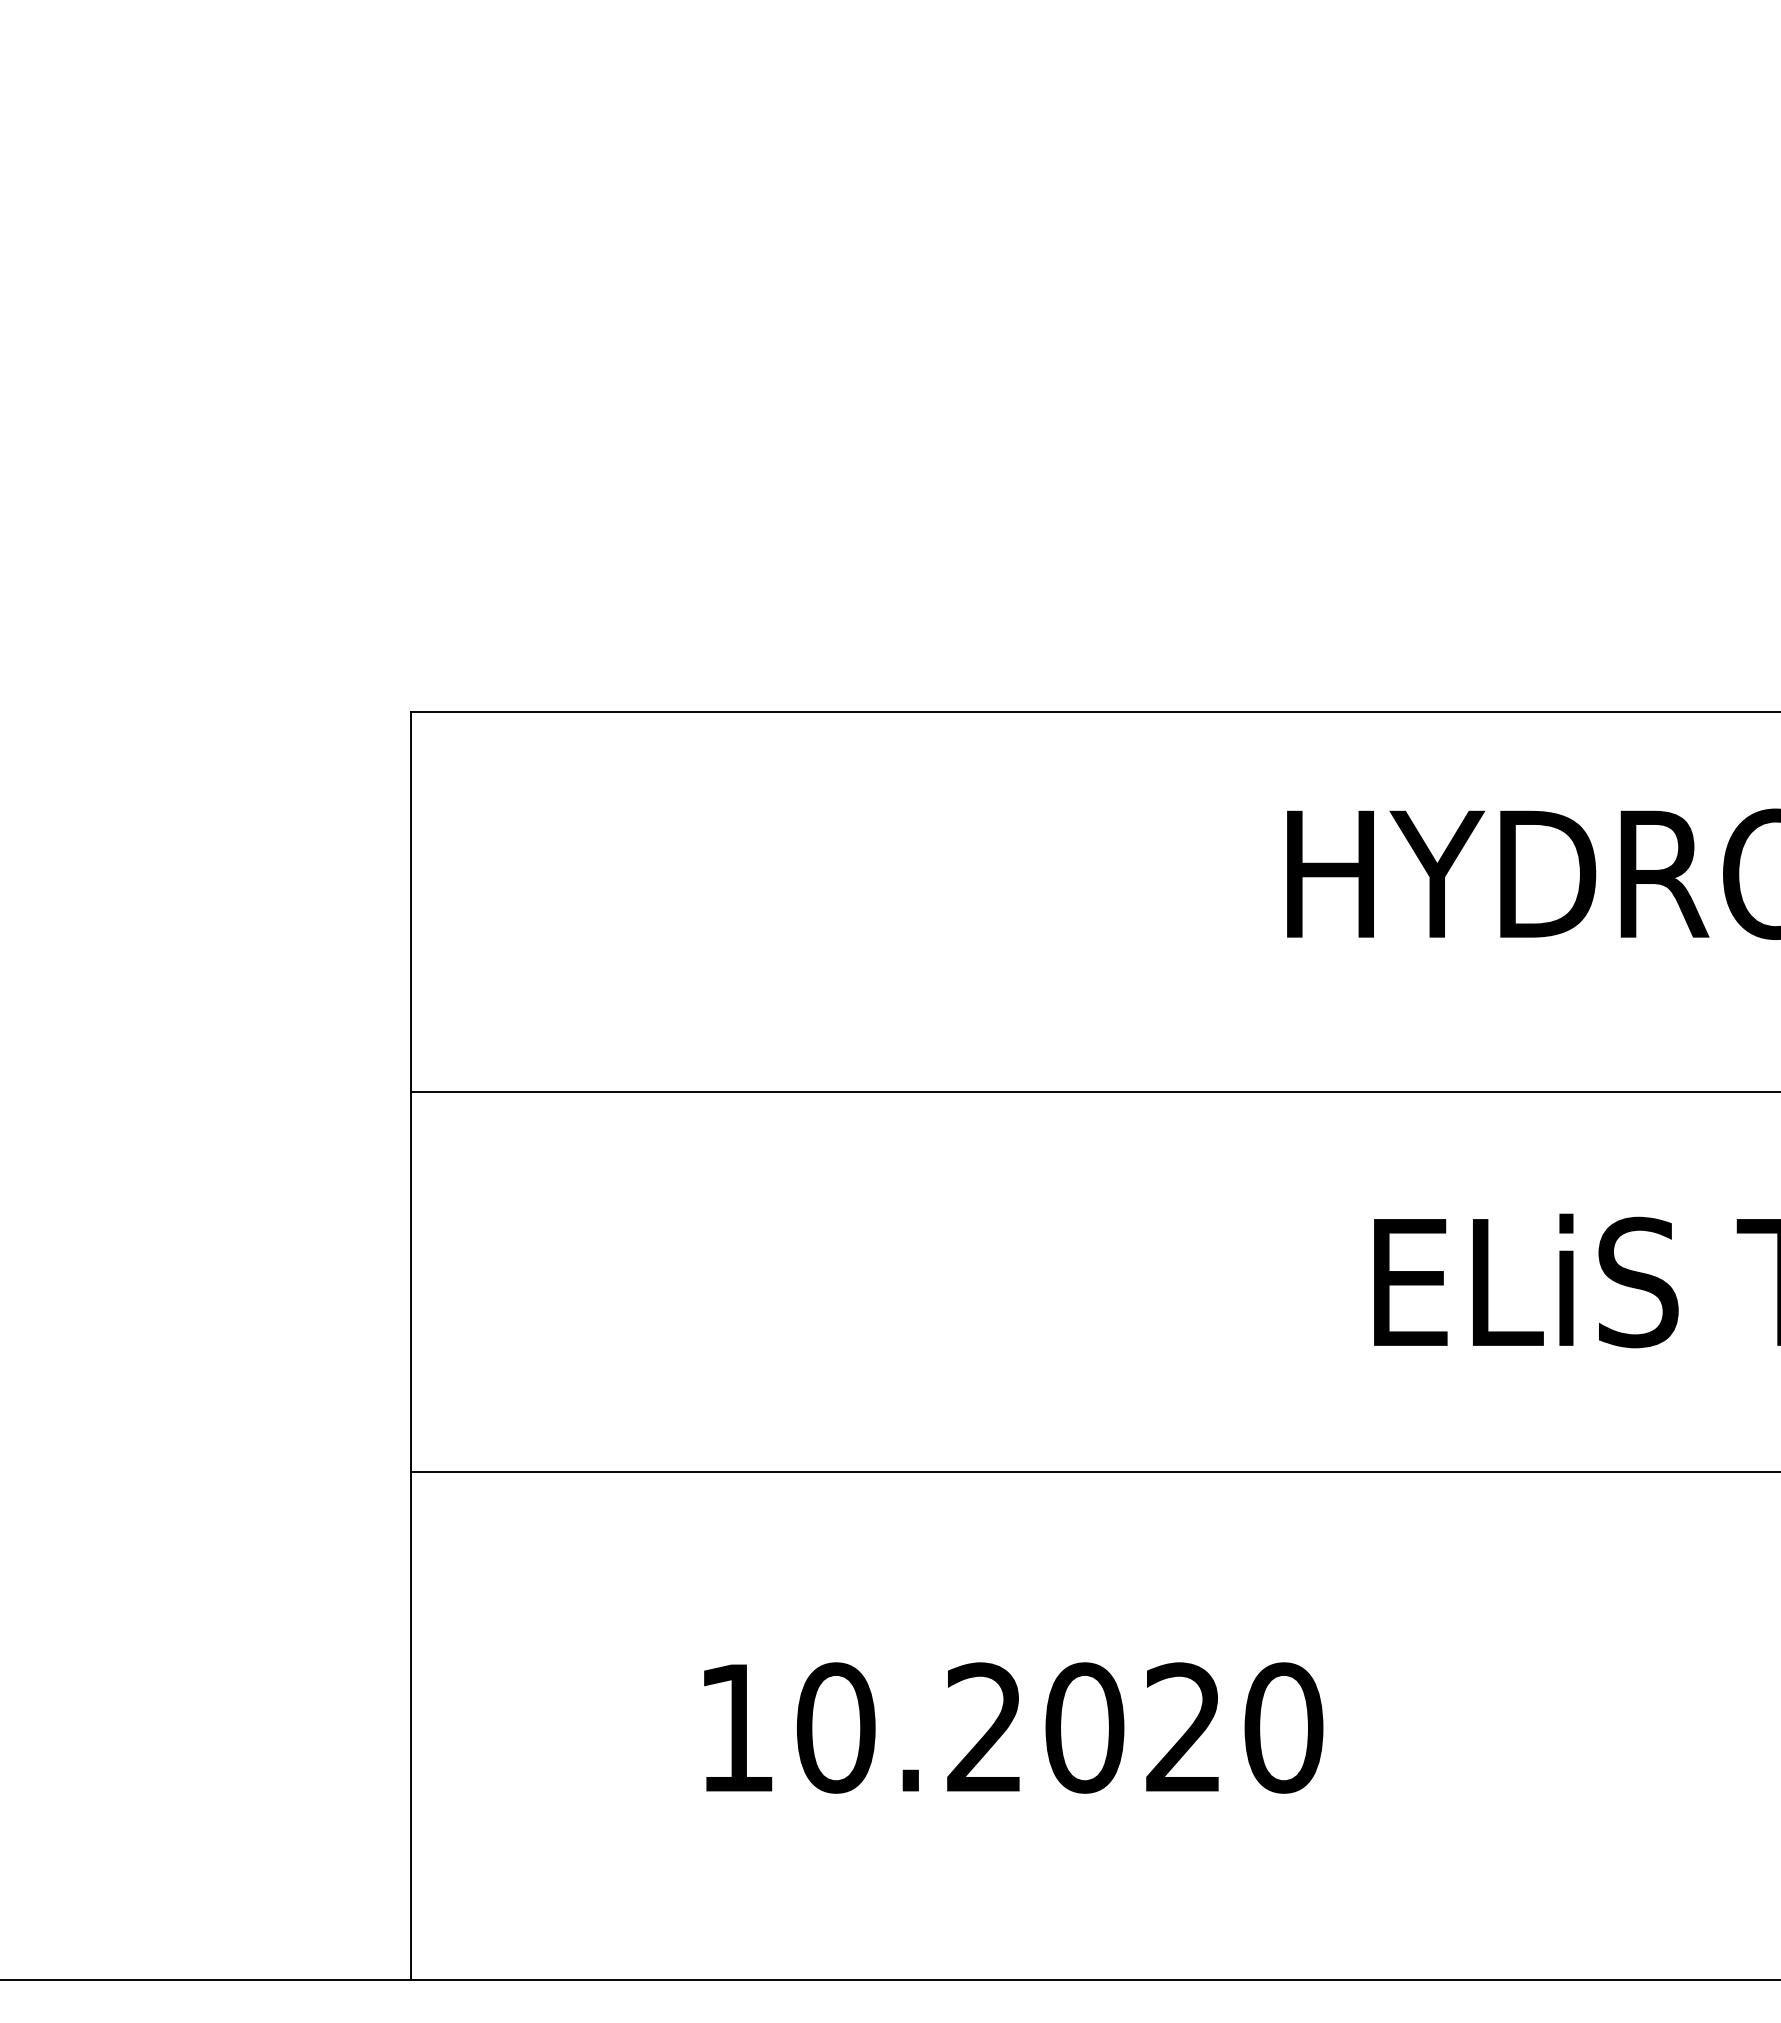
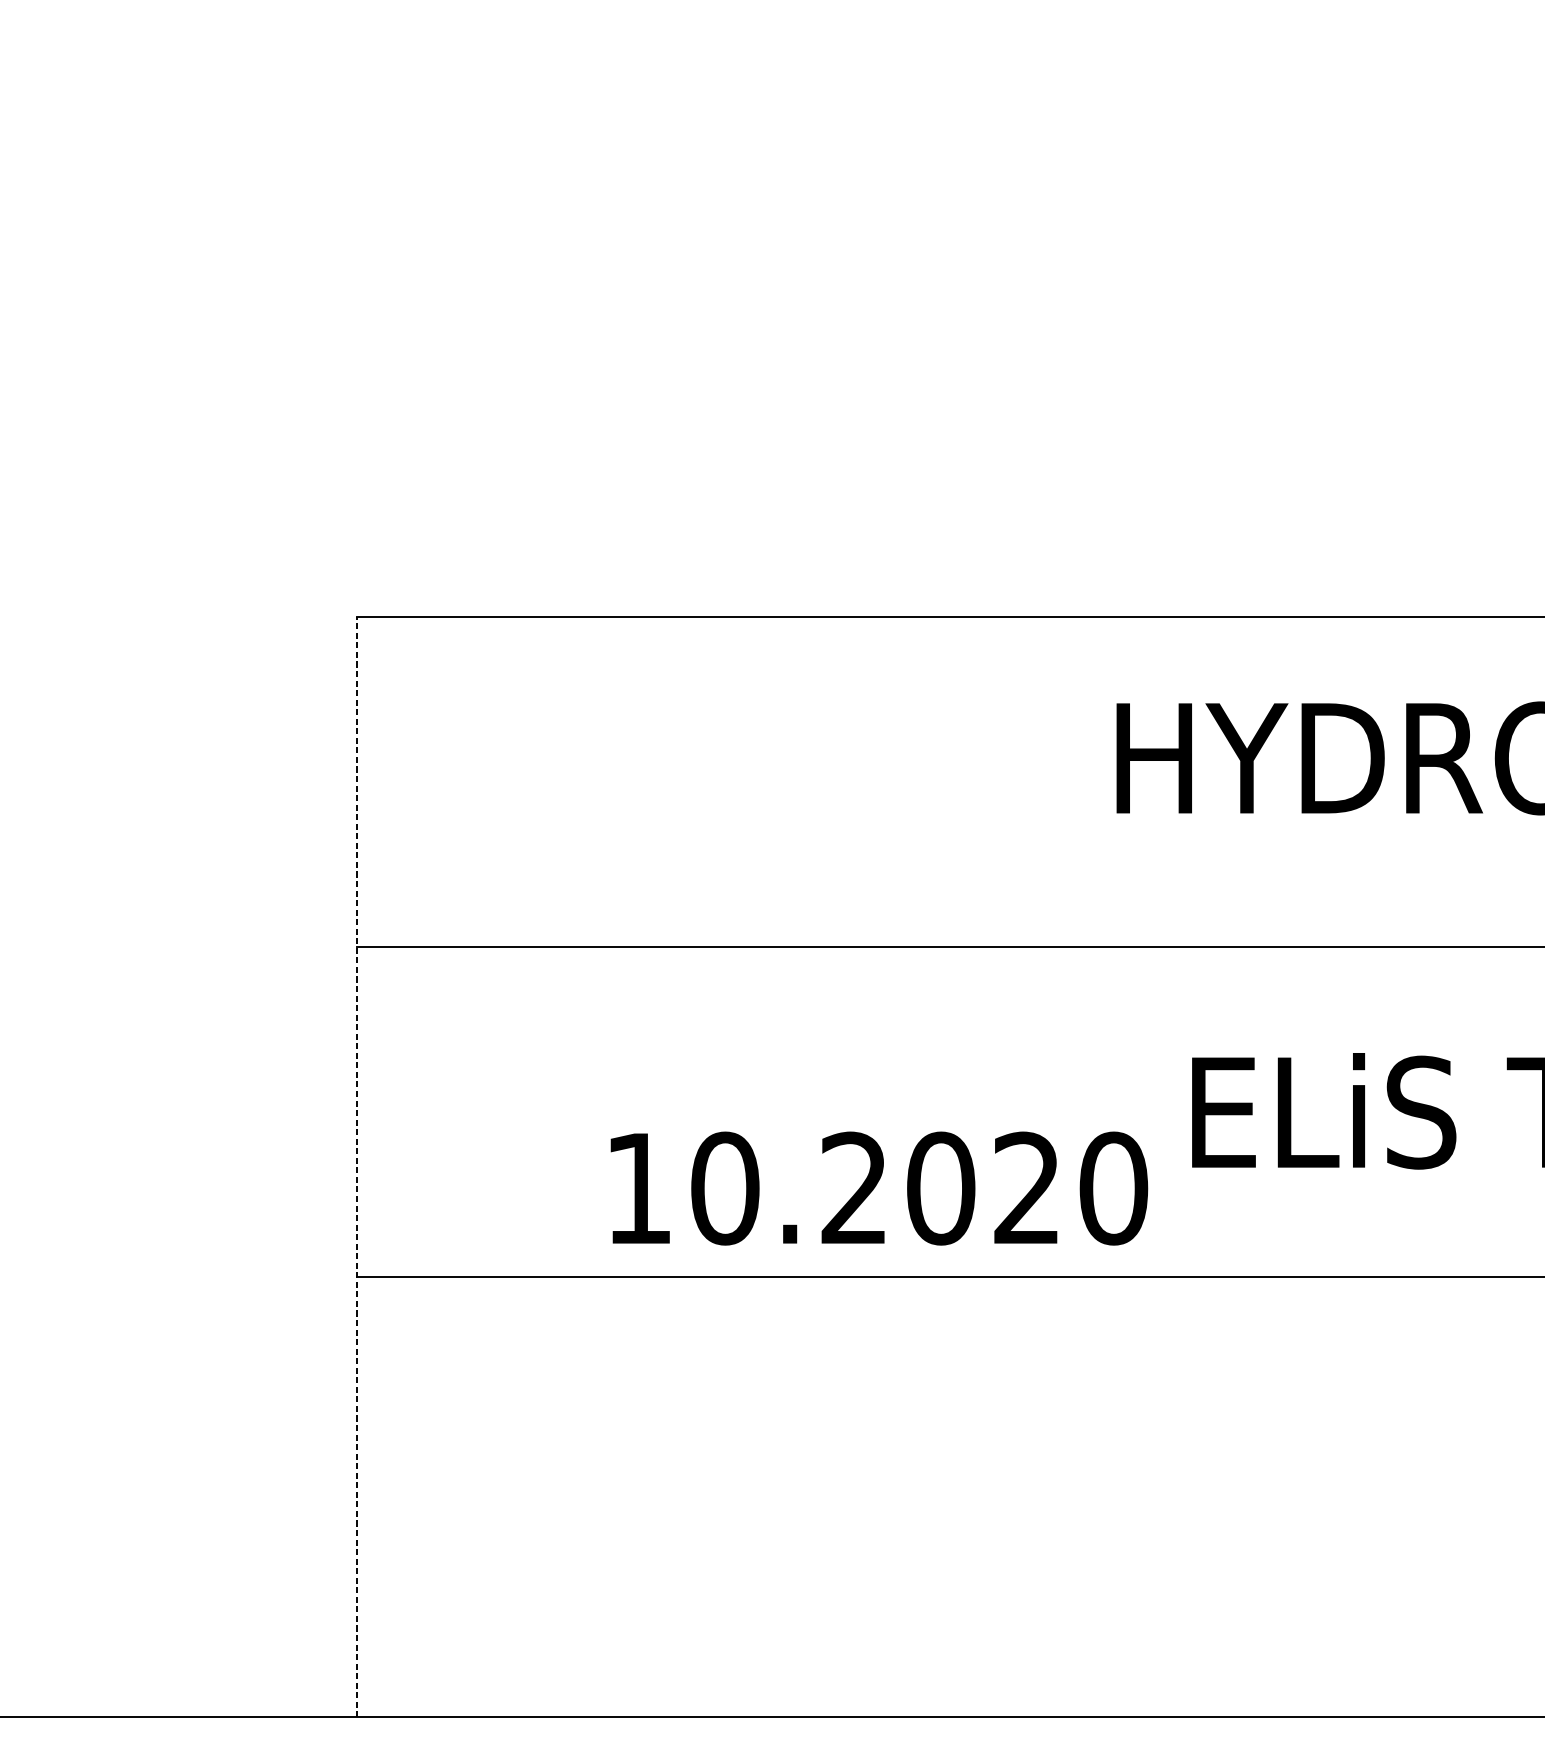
line: (411, 1345) -> (356, 1167), solid -> dashed
text: (1013, 1727) -> (879, 1188), moved

